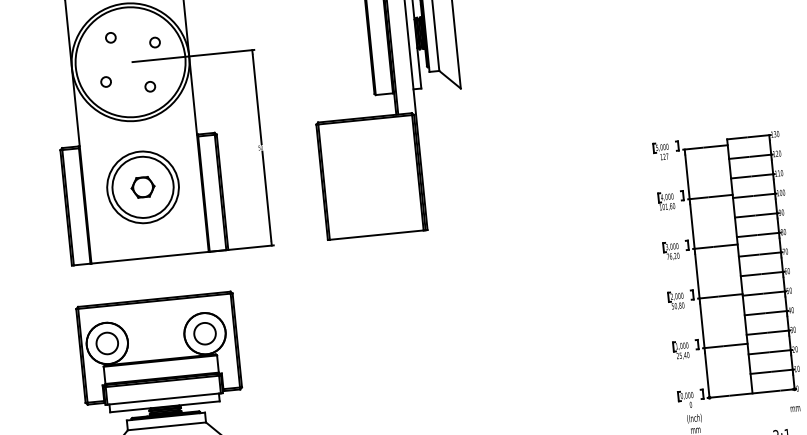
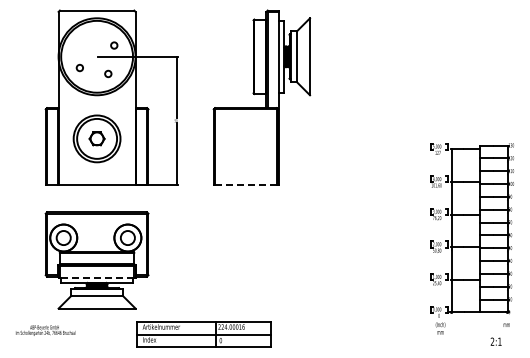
circle: (110, 37) -> (85, 39), removed
line: (376, 235) -> (245, 185), solid -> dashed
line: (163, 398) -> (96, 277), solid -> dashed

